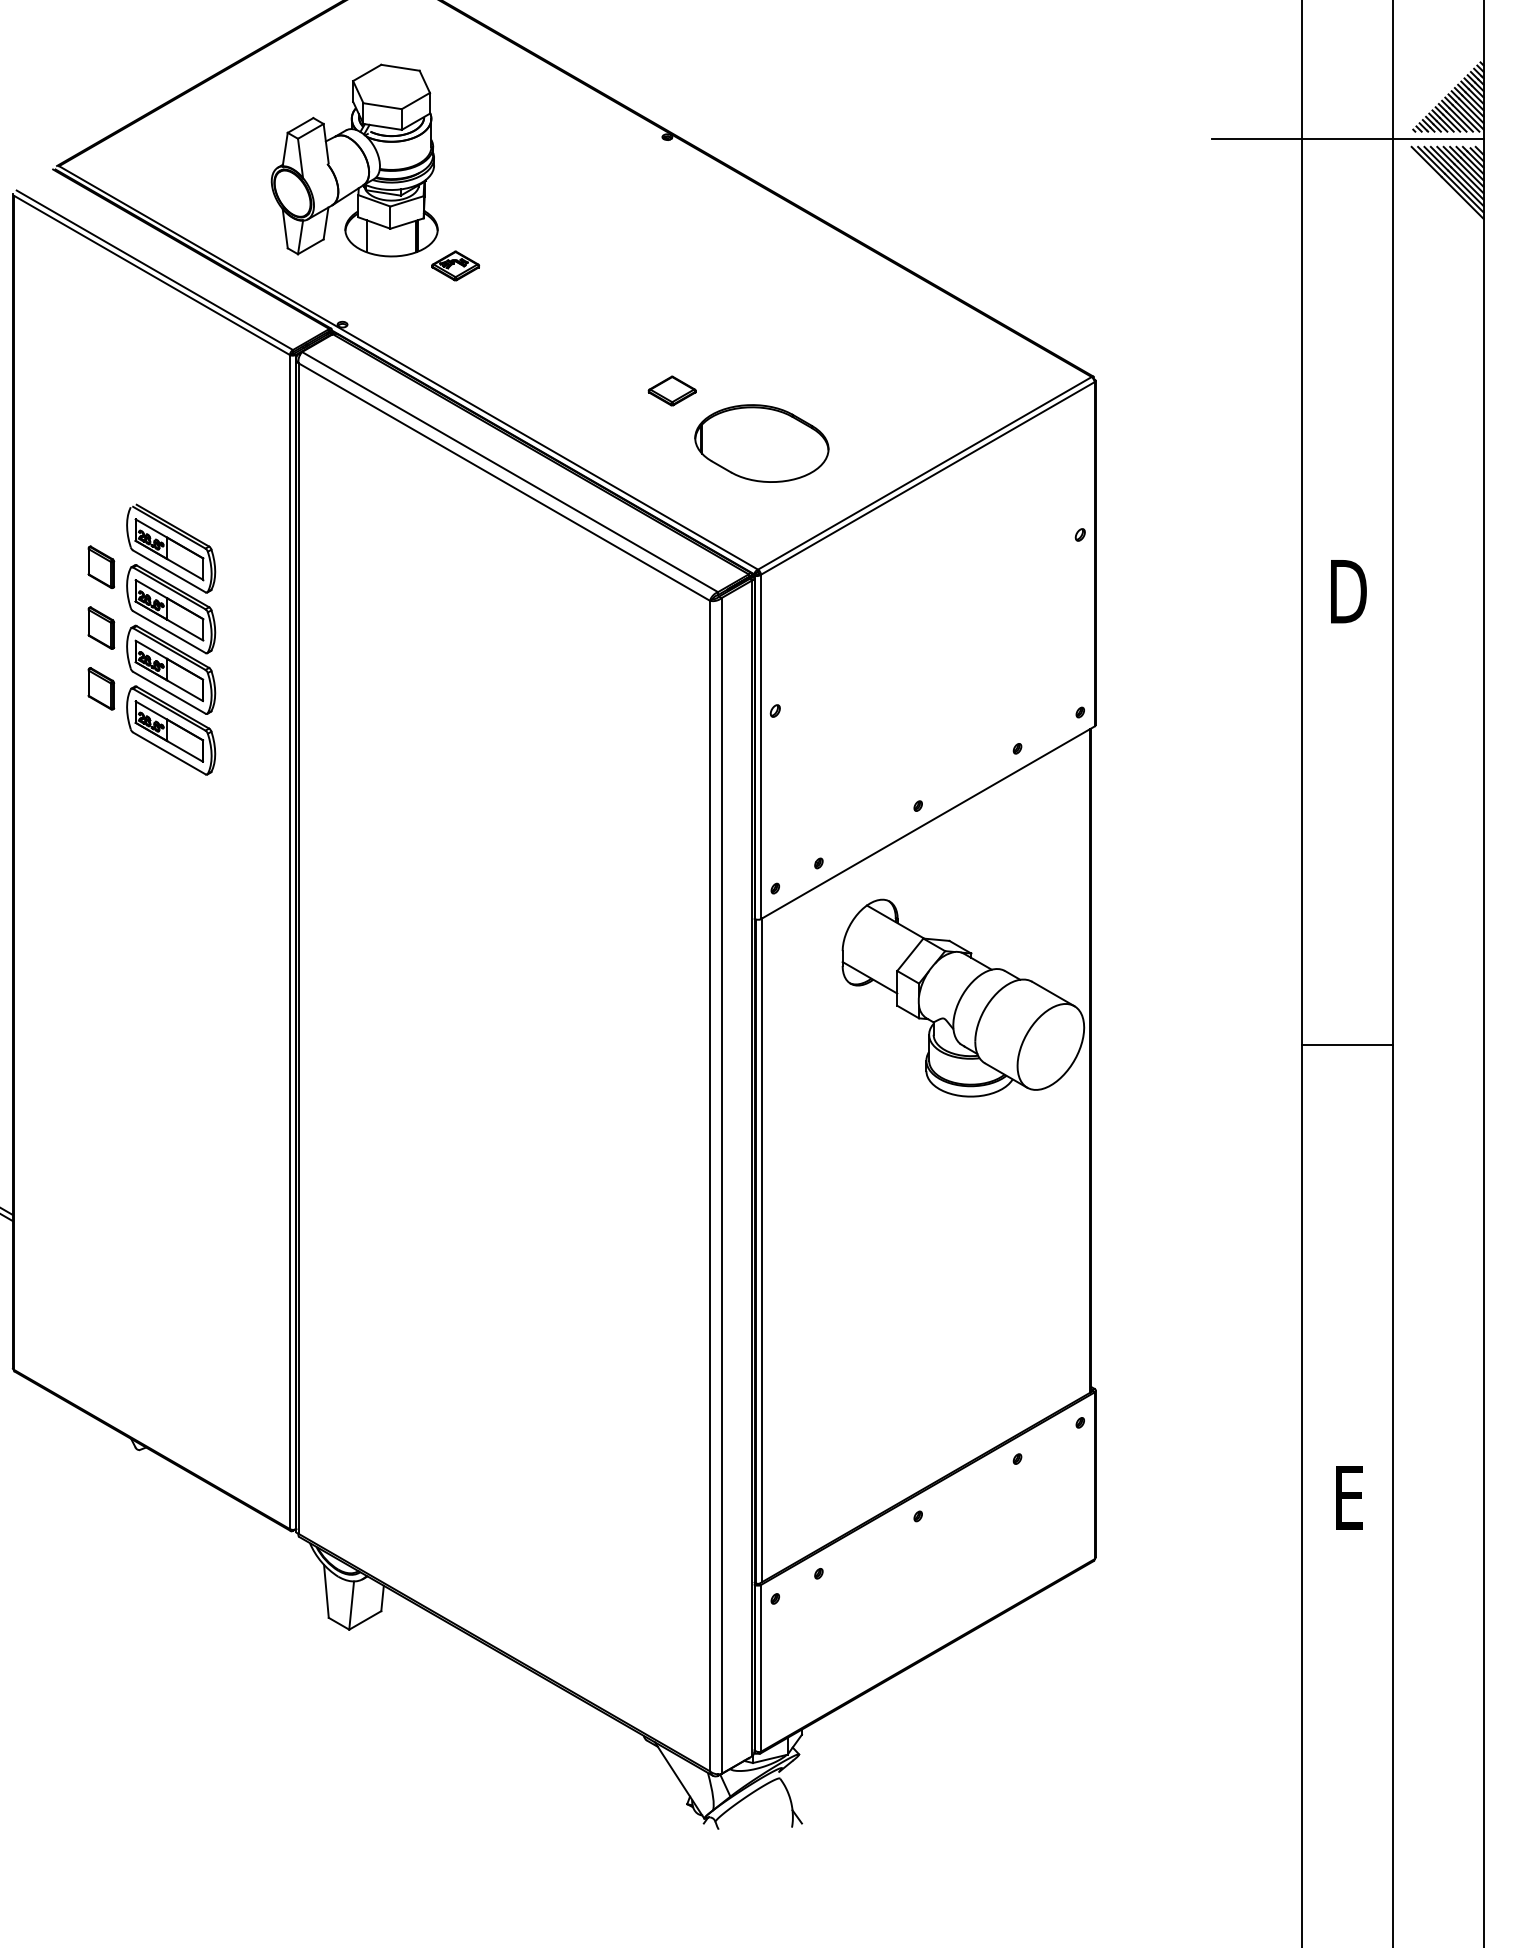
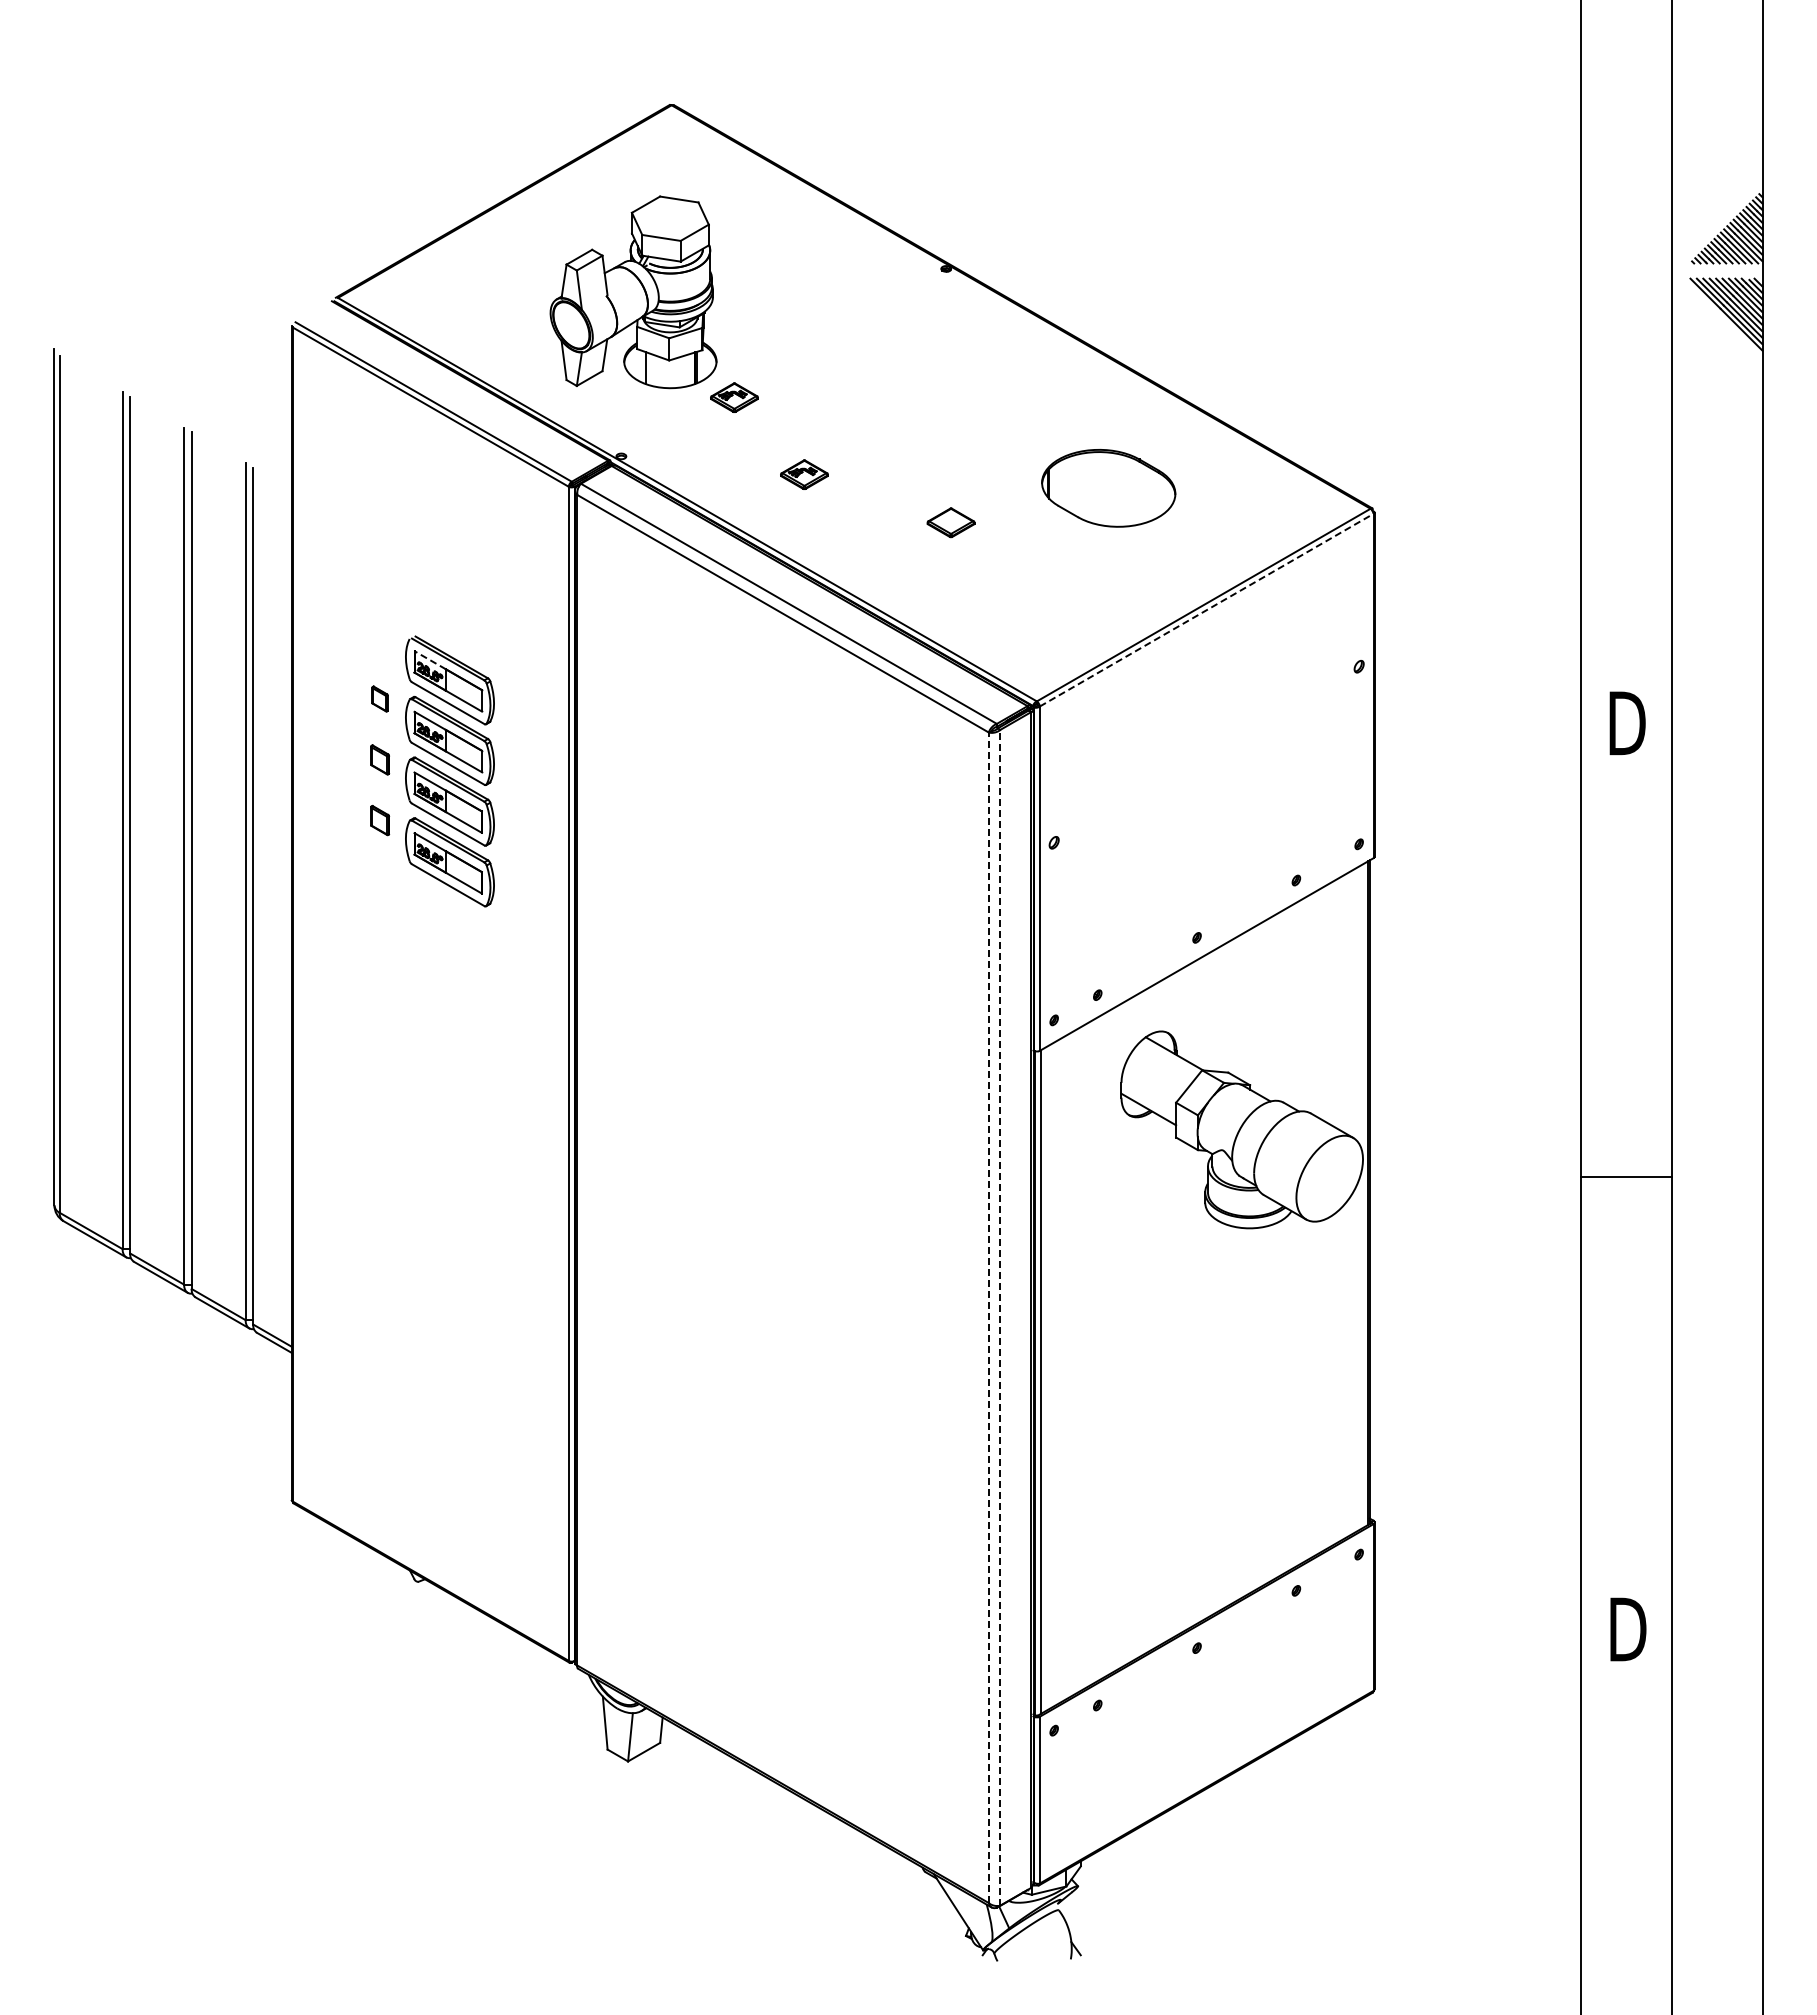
line: (1347, 139) -> (1626, 271), removed
part: (525, 342) -> (804, 474), added
part: (761, 443) -> (1108, 488), moved
line: (927, 478) -> (1206, 610), solid -> dashed
line: (150, 528) -> (429, 660), solid -> dashed
part: (100, 566) -> (379, 698), size x0.6
part: (100, 627) -> (379, 759), size x0.7
part: (100, 688) -> (379, 820), size x0.7
line: (709, 1185) -> (988, 1317), solid -> dashed
line: (721, 1185) -> (1000, 1317), solid -> dashed
text: (1349, 1497) -> (1628, 1629), E -> D

